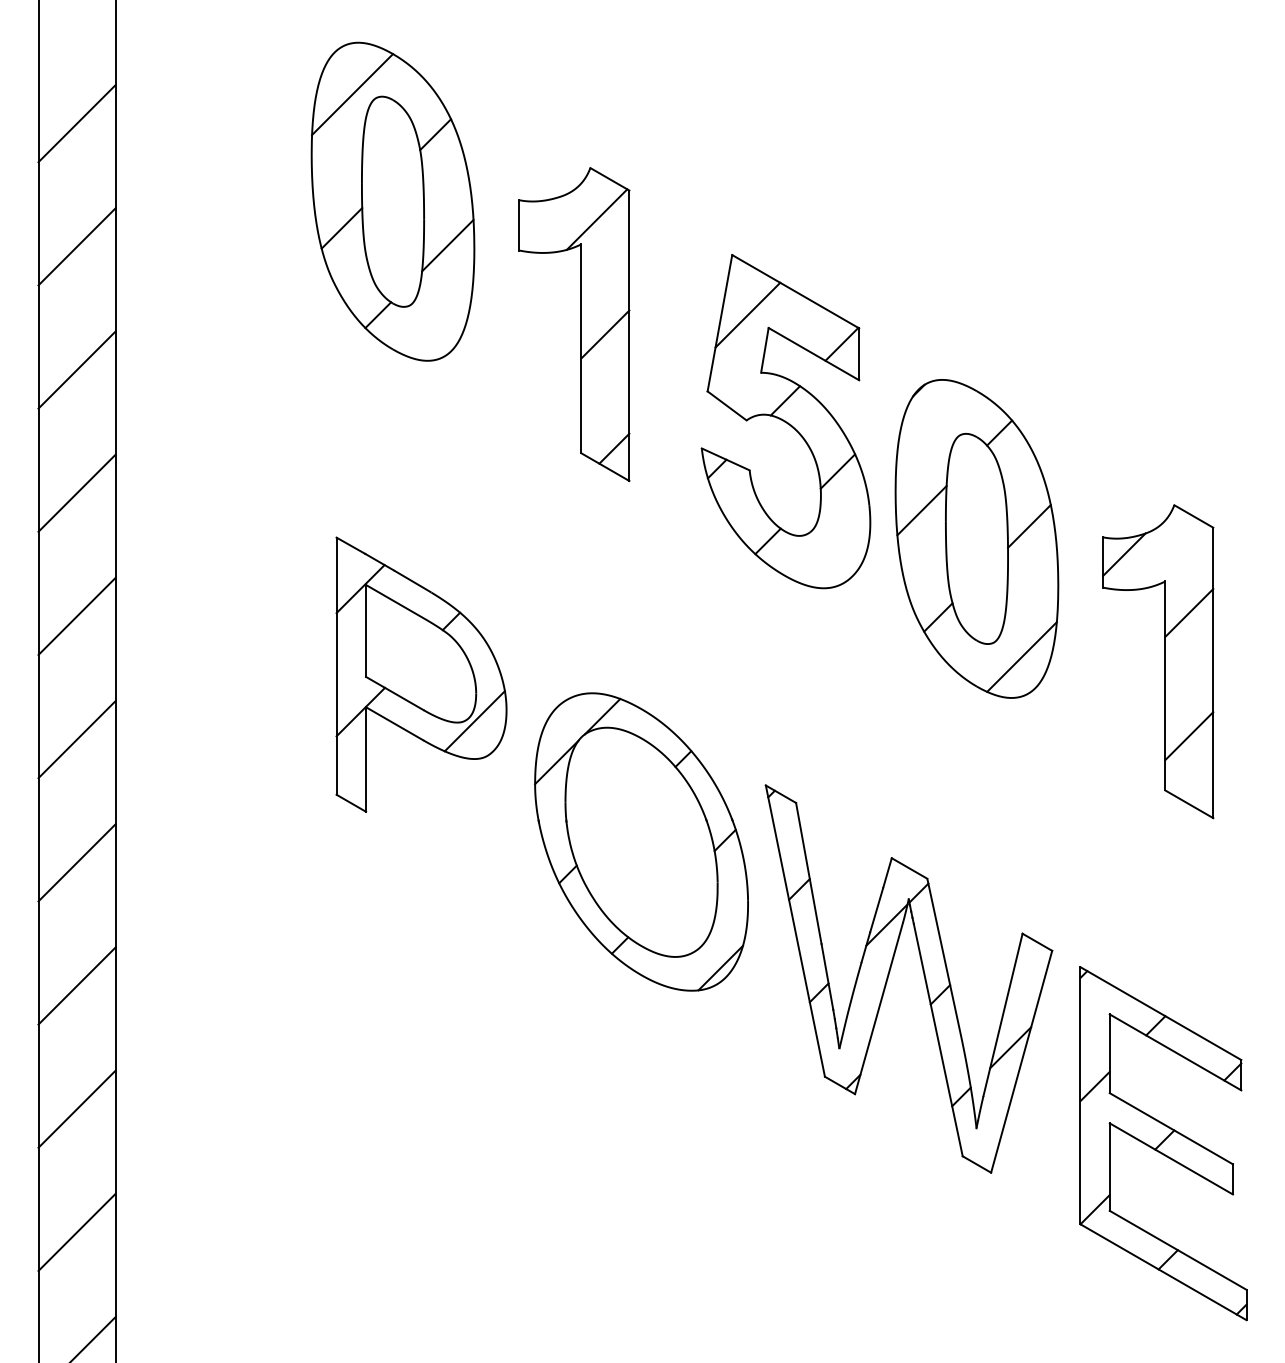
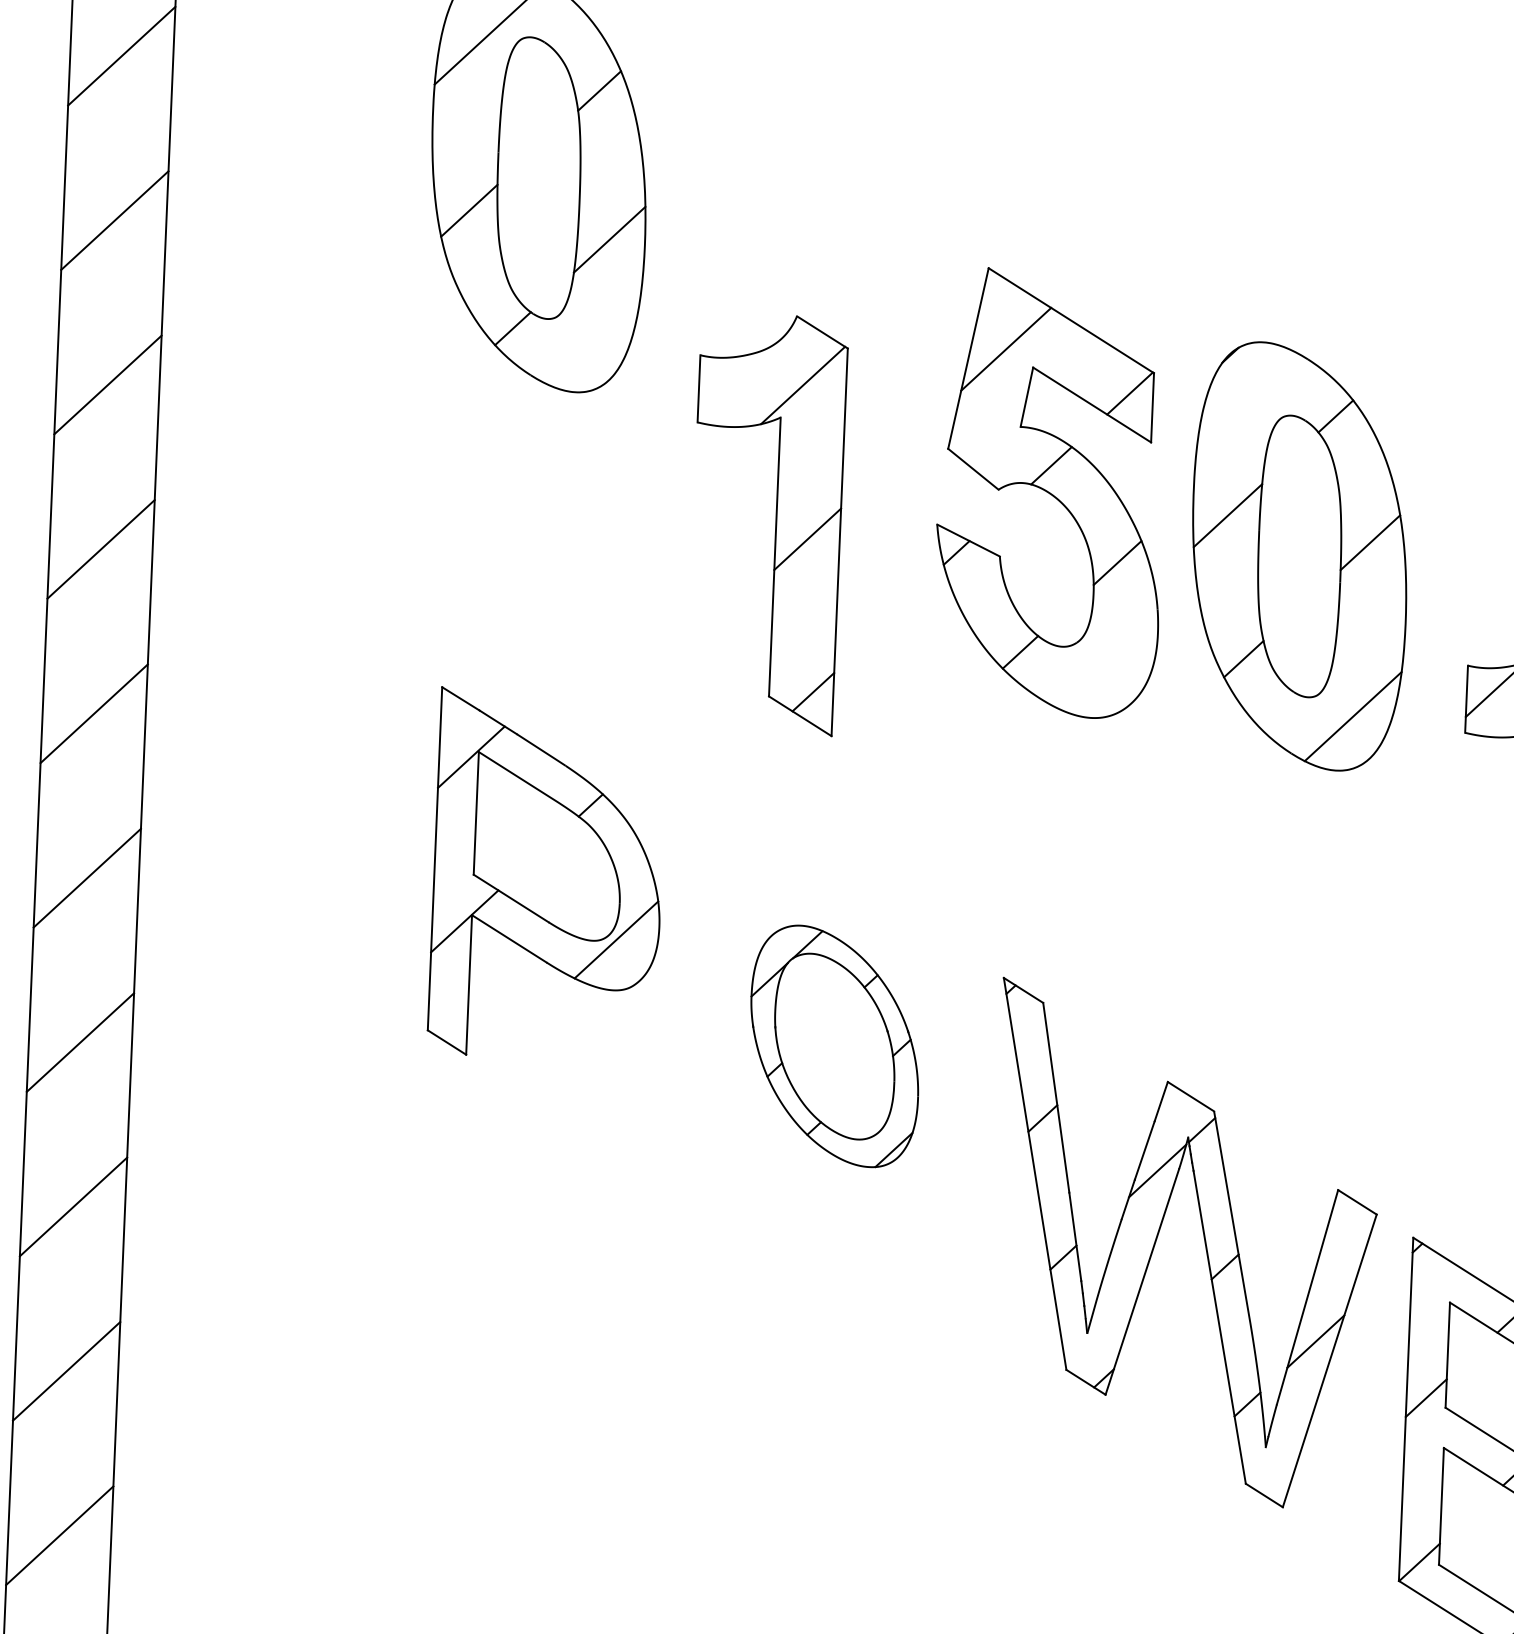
part: (574, 324) -> (767, 524), moved
part: (976, 538) -> (1299, 555), moved
part: (421, 674) -> (547, 874), moved
part: (641, 841) -> (834, 1045), size x0.6

